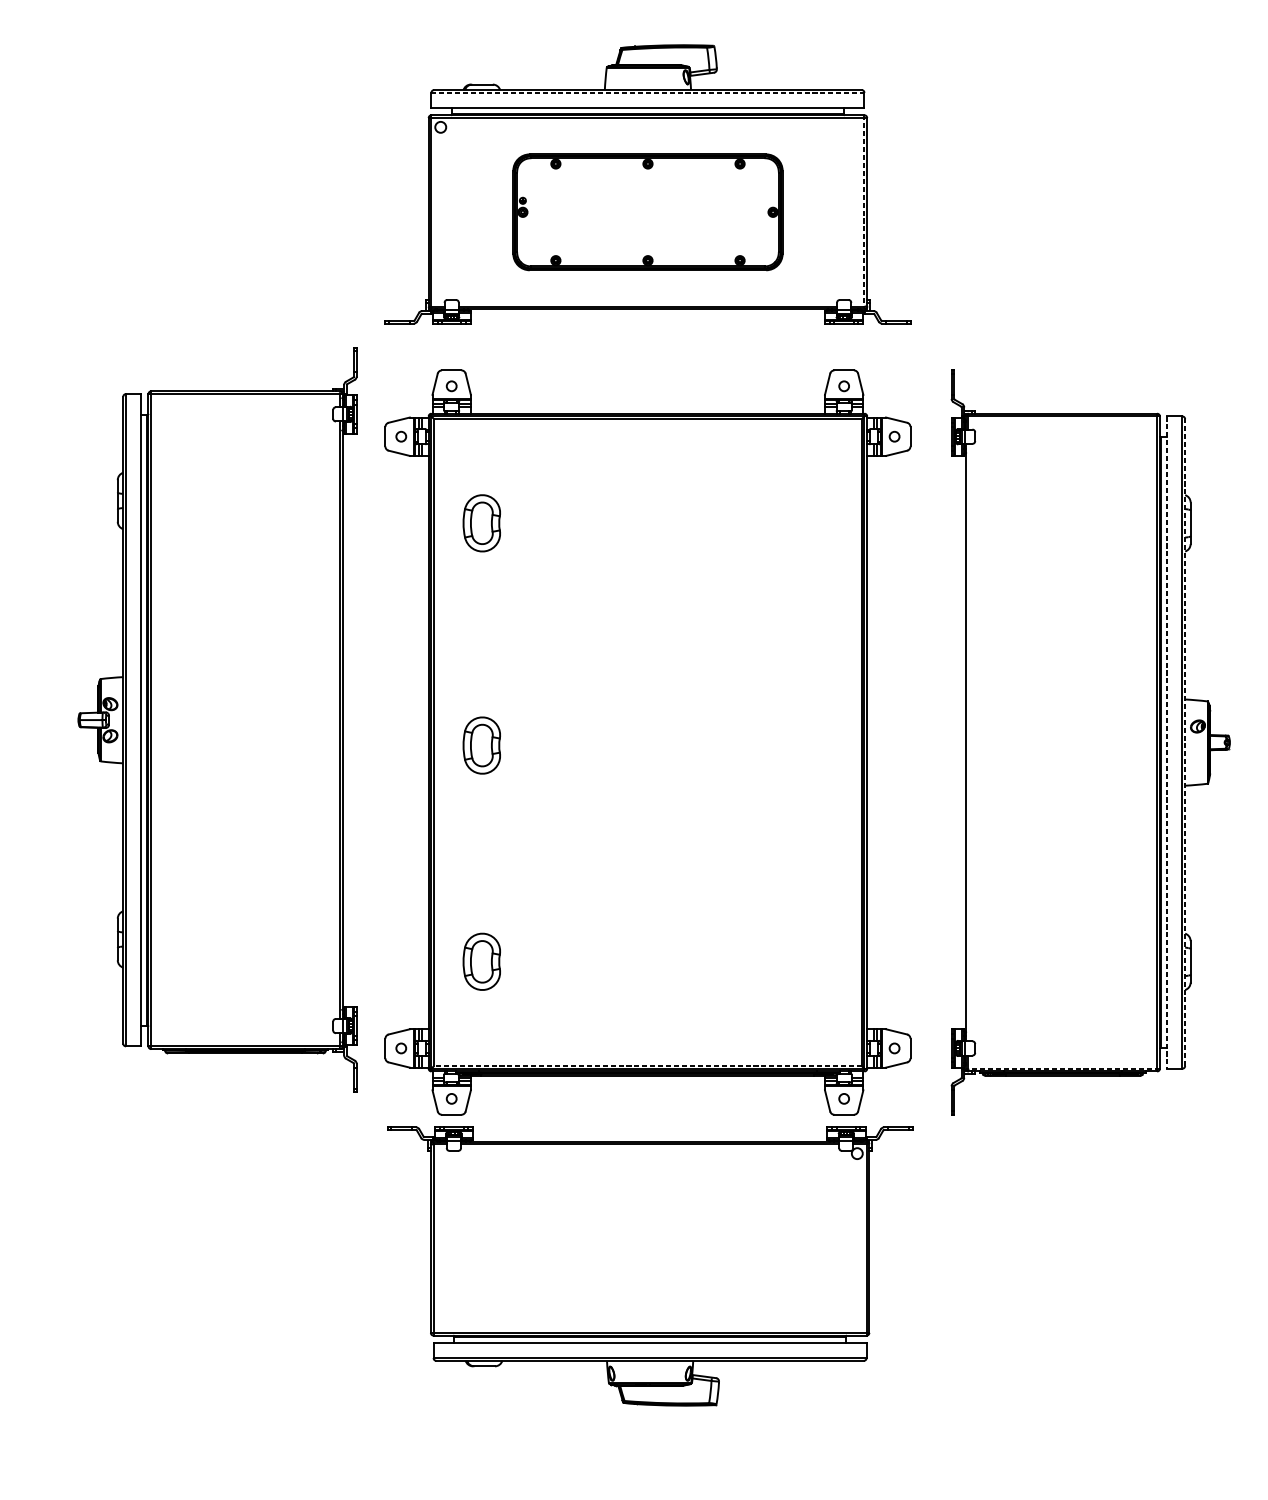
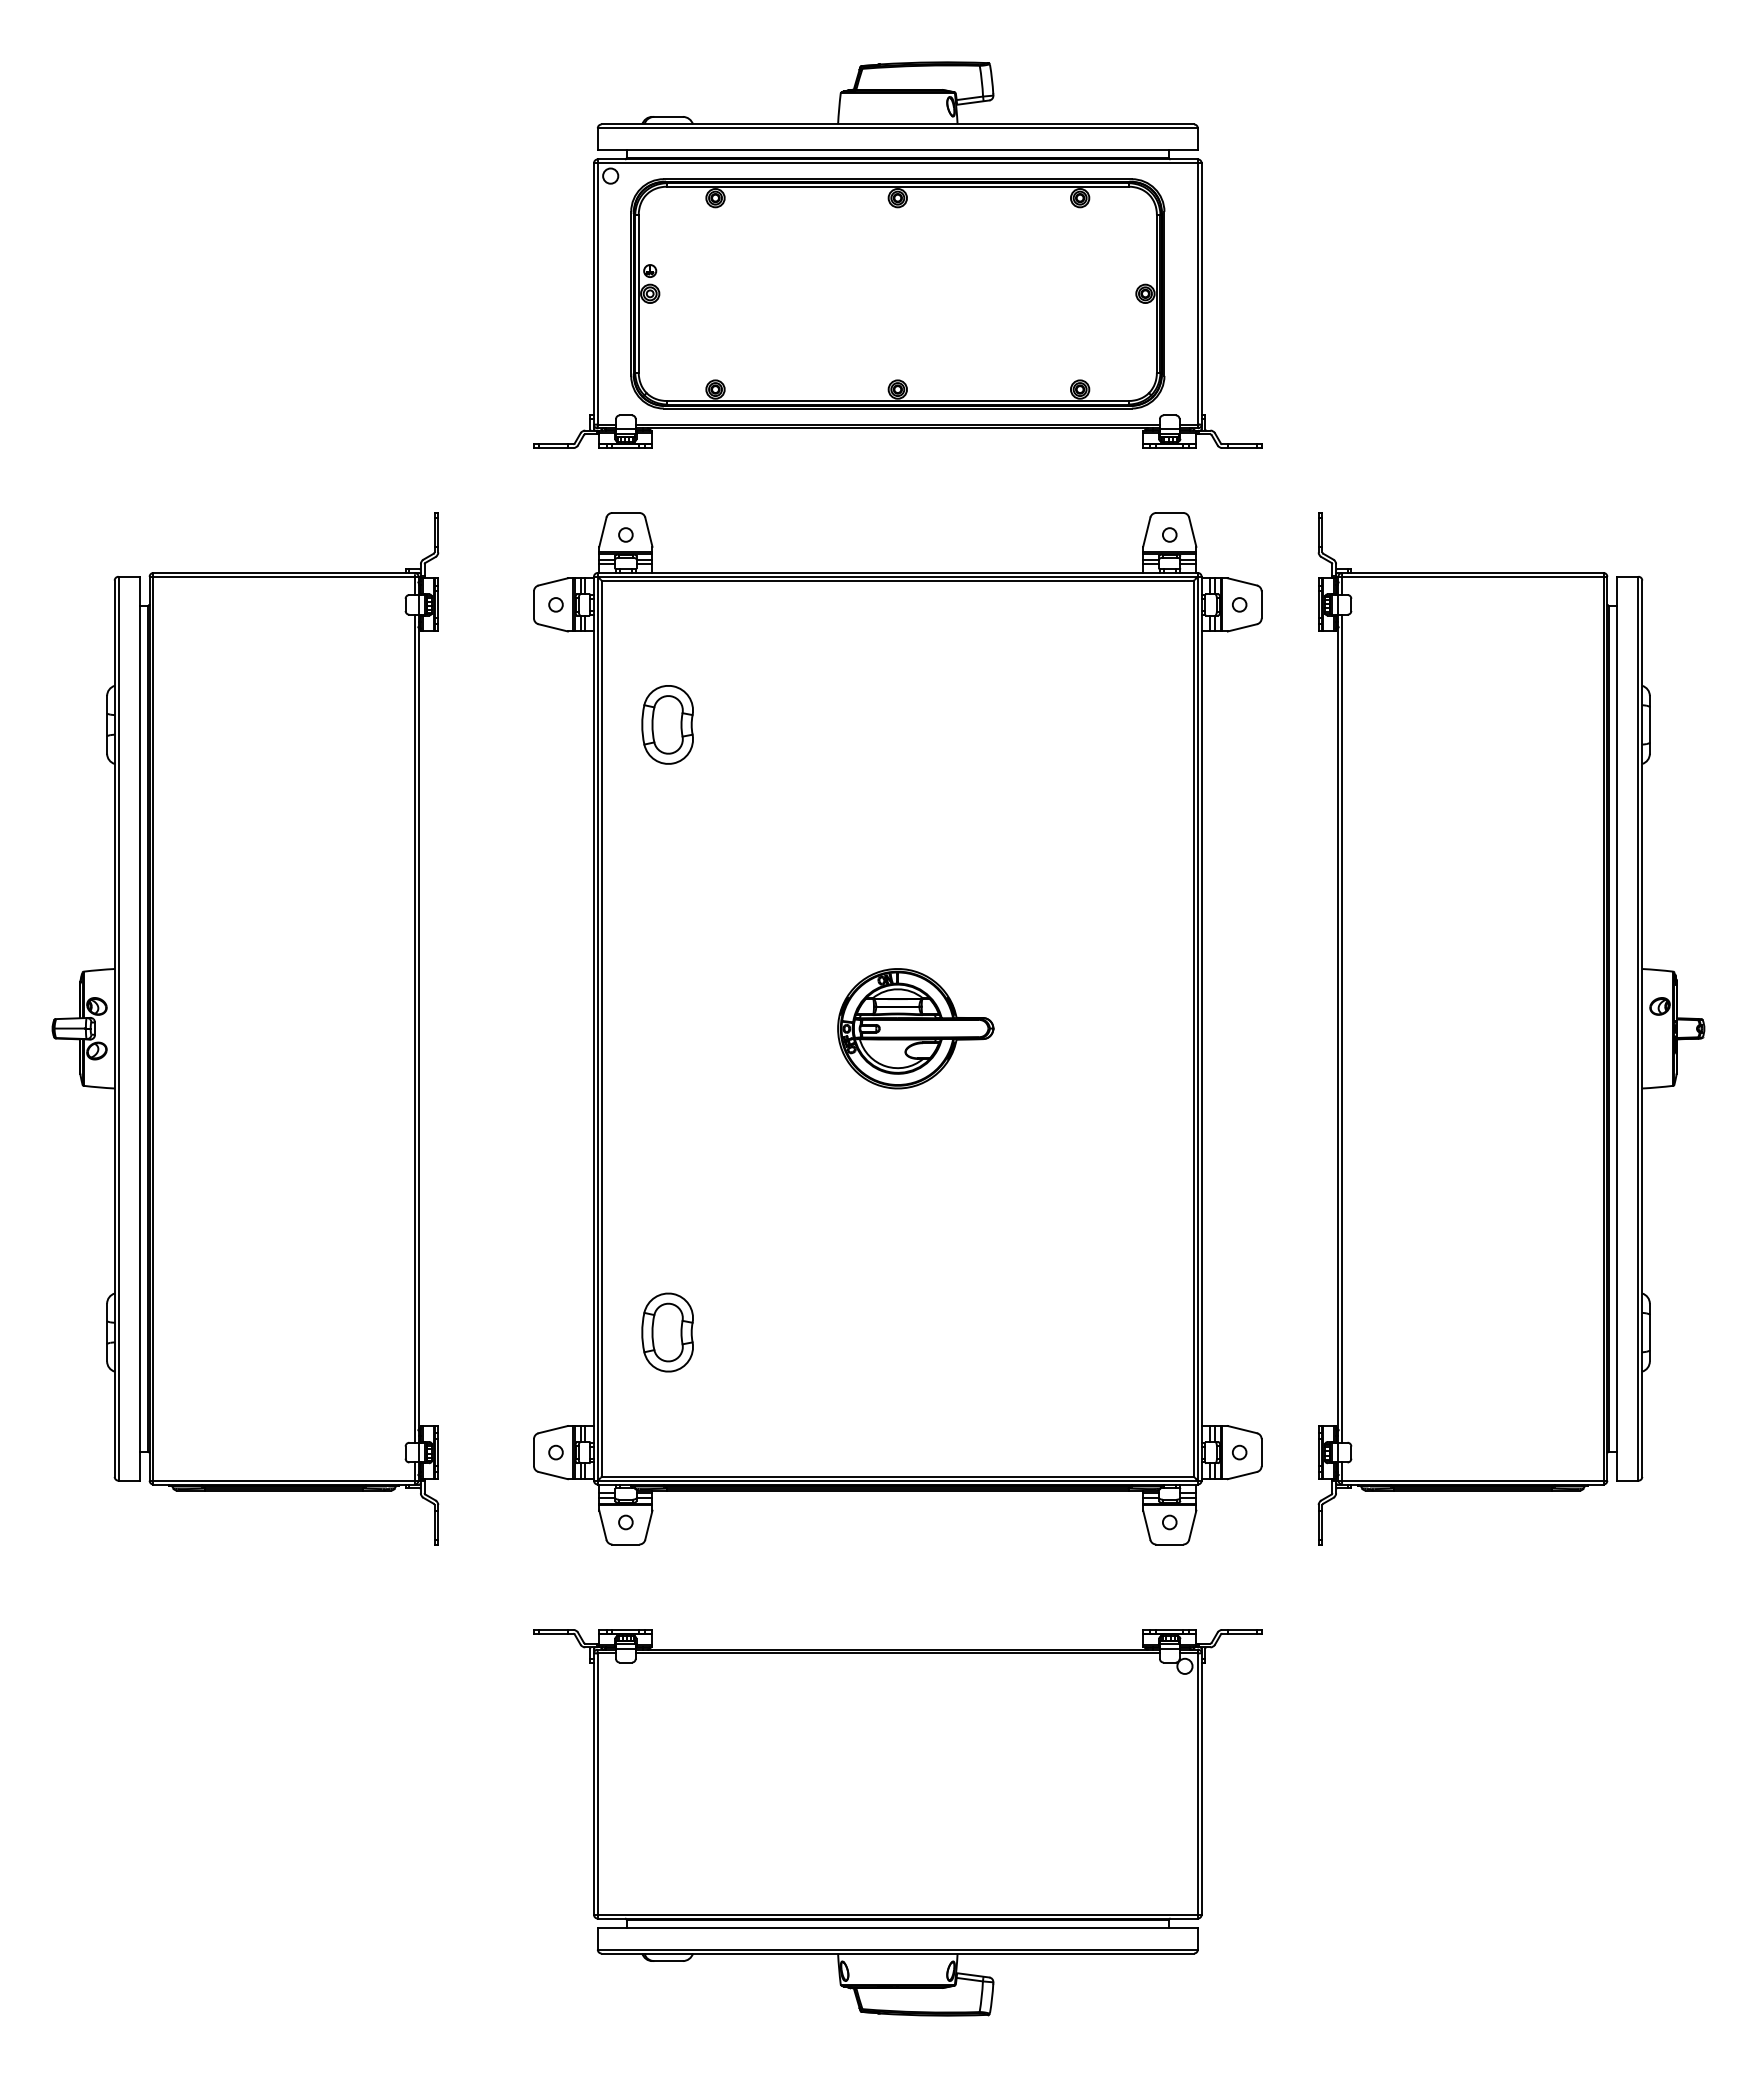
line: (648, 92) -> (898, 128), dashed -> solid
line: (864, 210) -> (1197, 291), dashed -> solid
part: (647, 212) -> (897, 293), size x1.43
part: (217, 720) -> (245, 1028), moved
part: (660, 742) -> (915, 1028), added
line: (968, 742) -> (1342, 1028), added
line: (1167, 742) -> (1617, 1028), dashed -> solid
line: (1185, 742) -> (1642, 1028), dashed -> solid
part: (481, 745) -> (667, 1032), removed
line: (647, 1065) -> (897, 1476), dashed -> solid
line: (1062, 1068) -> (1472, 1480), dashed -> solid
part: (649, 1266) -> (897, 1822), moved

